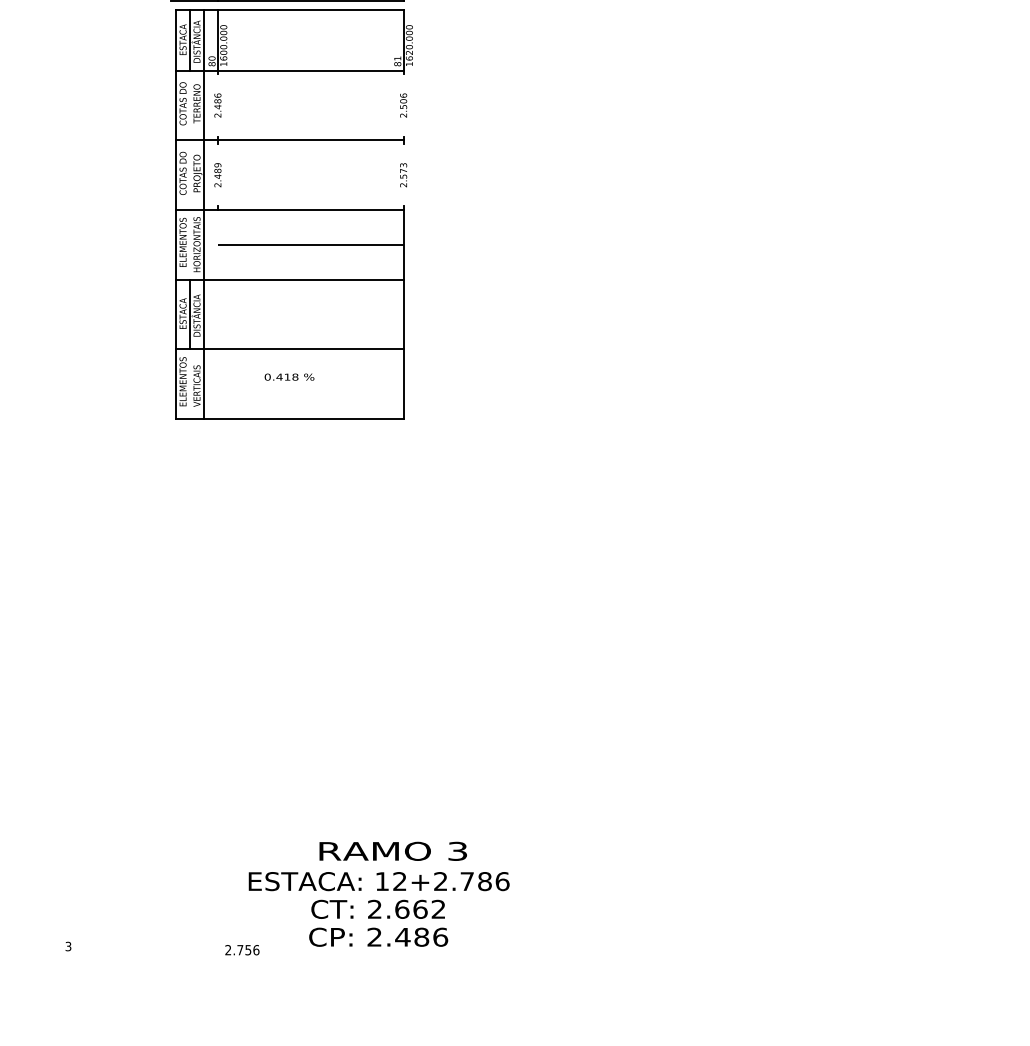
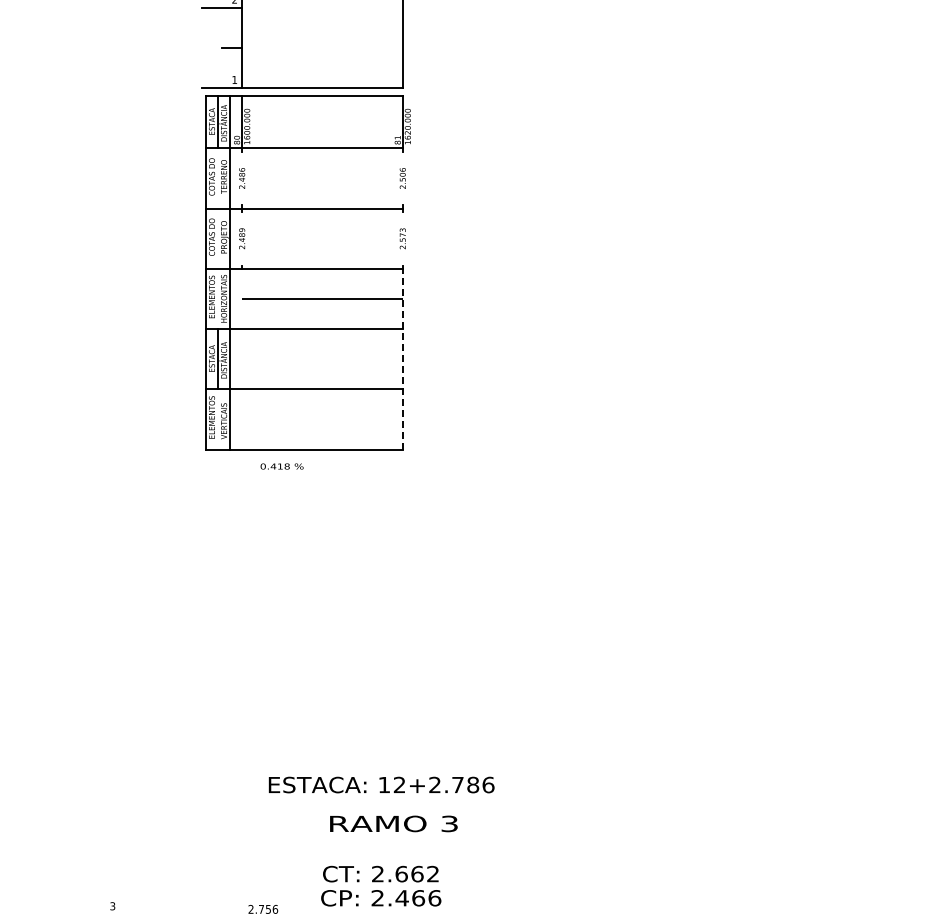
line: (403, 313) -> (402, 358), solid -> dashed
text: (288, 377) -> (281, 466), moved
text: (378, 880) -> (381, 784), moved
text: (421, 937) -> (418, 898), 2.486 -> 2.466

